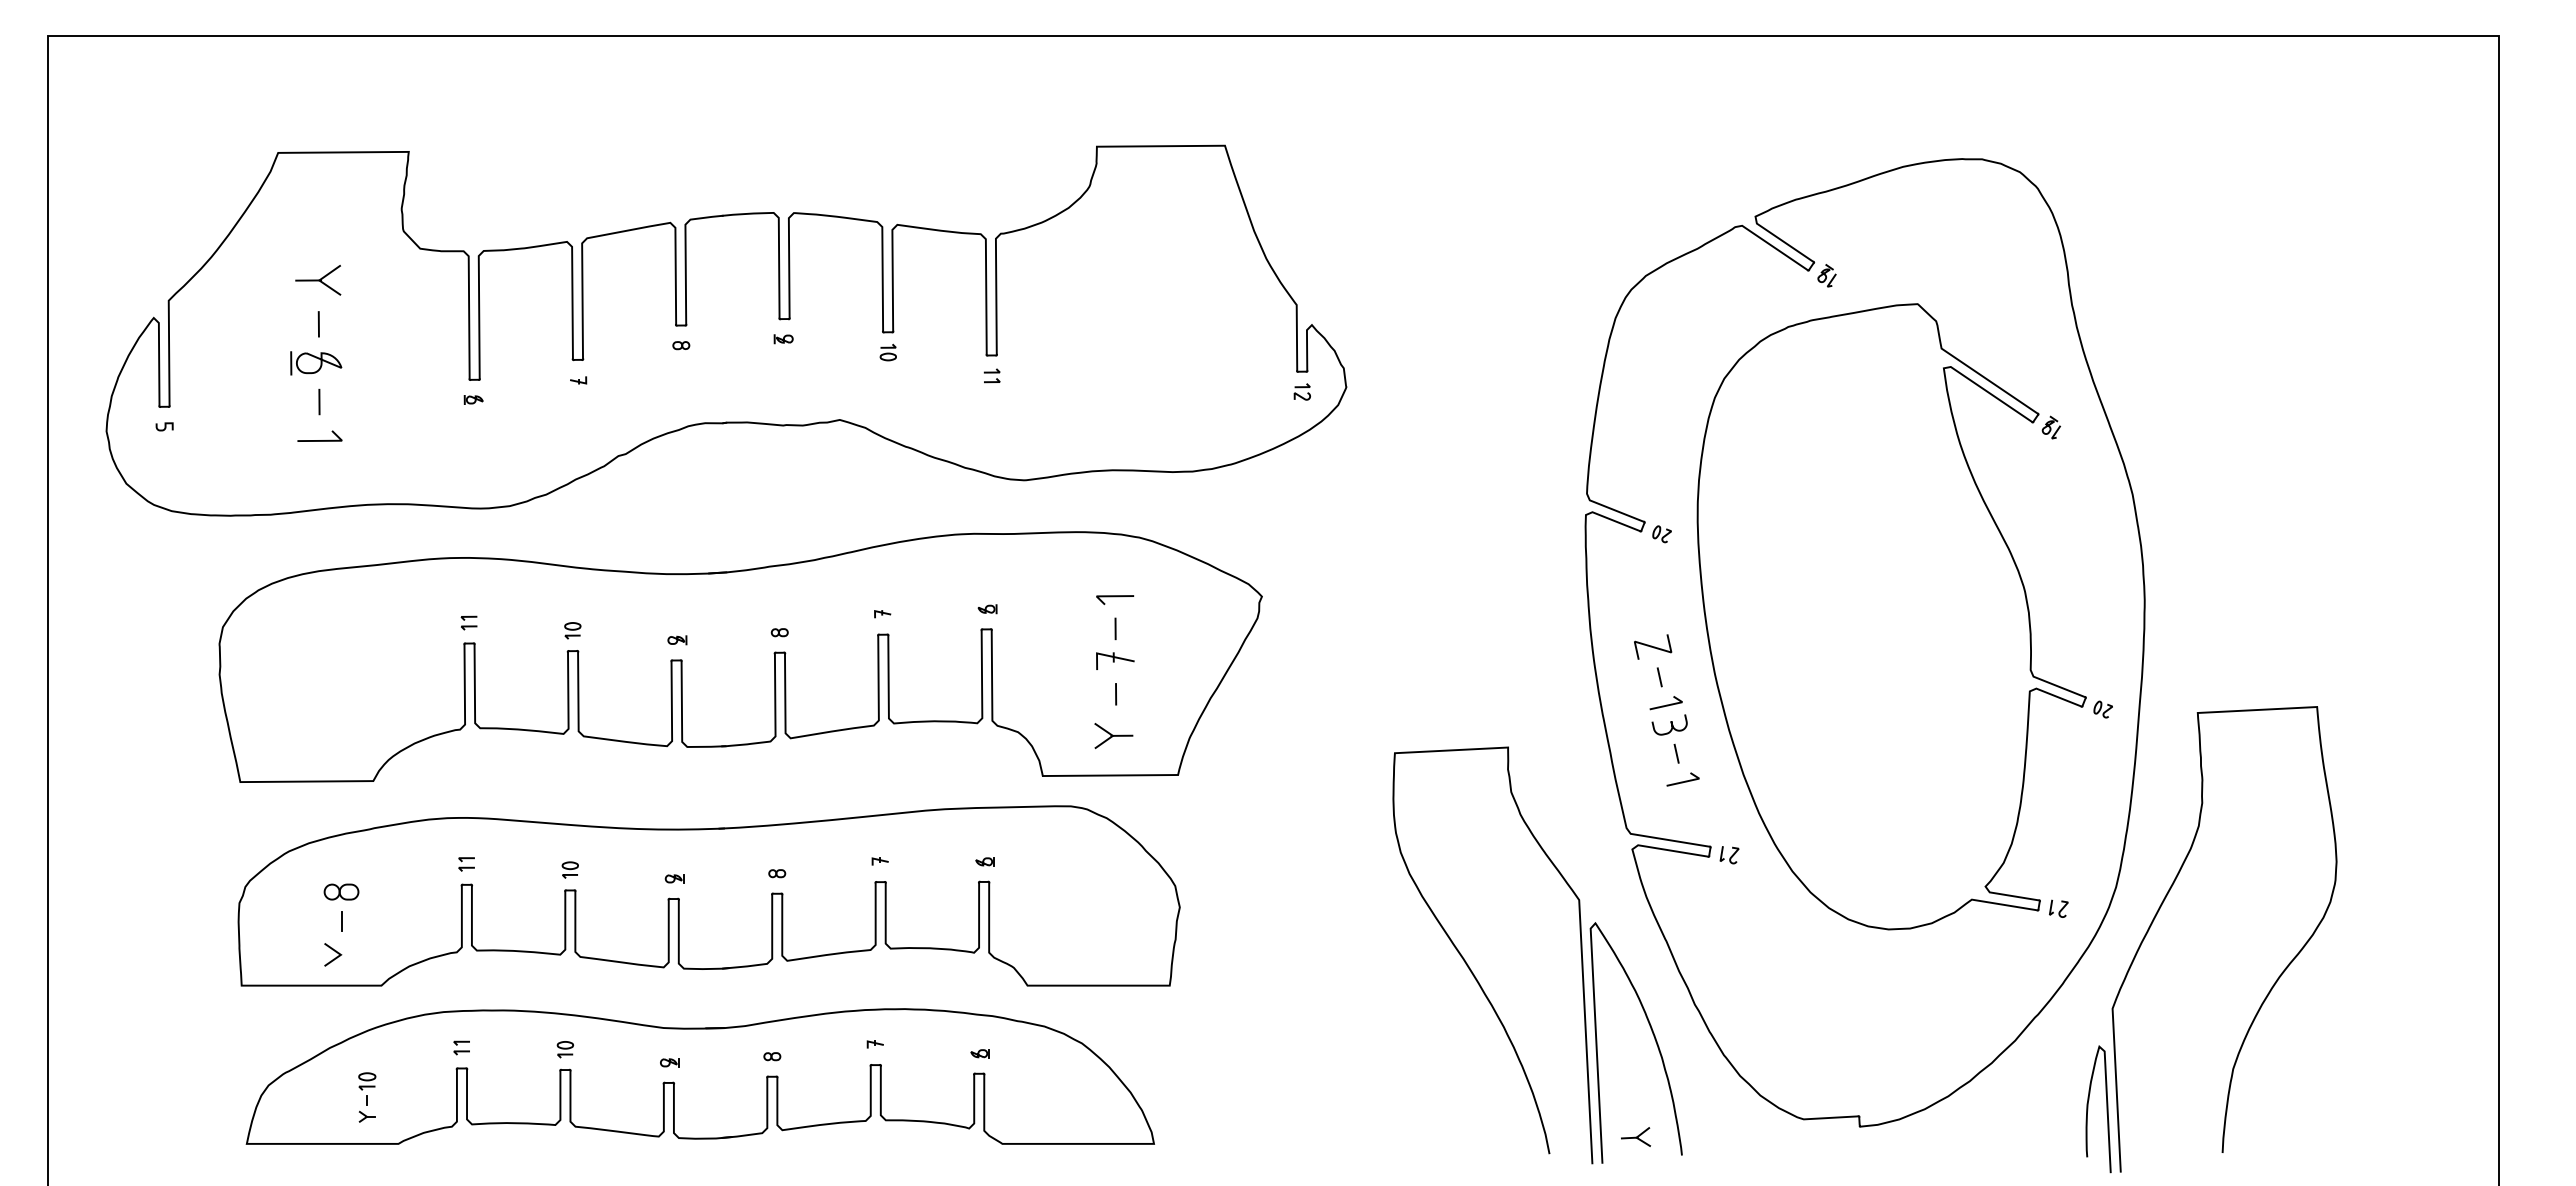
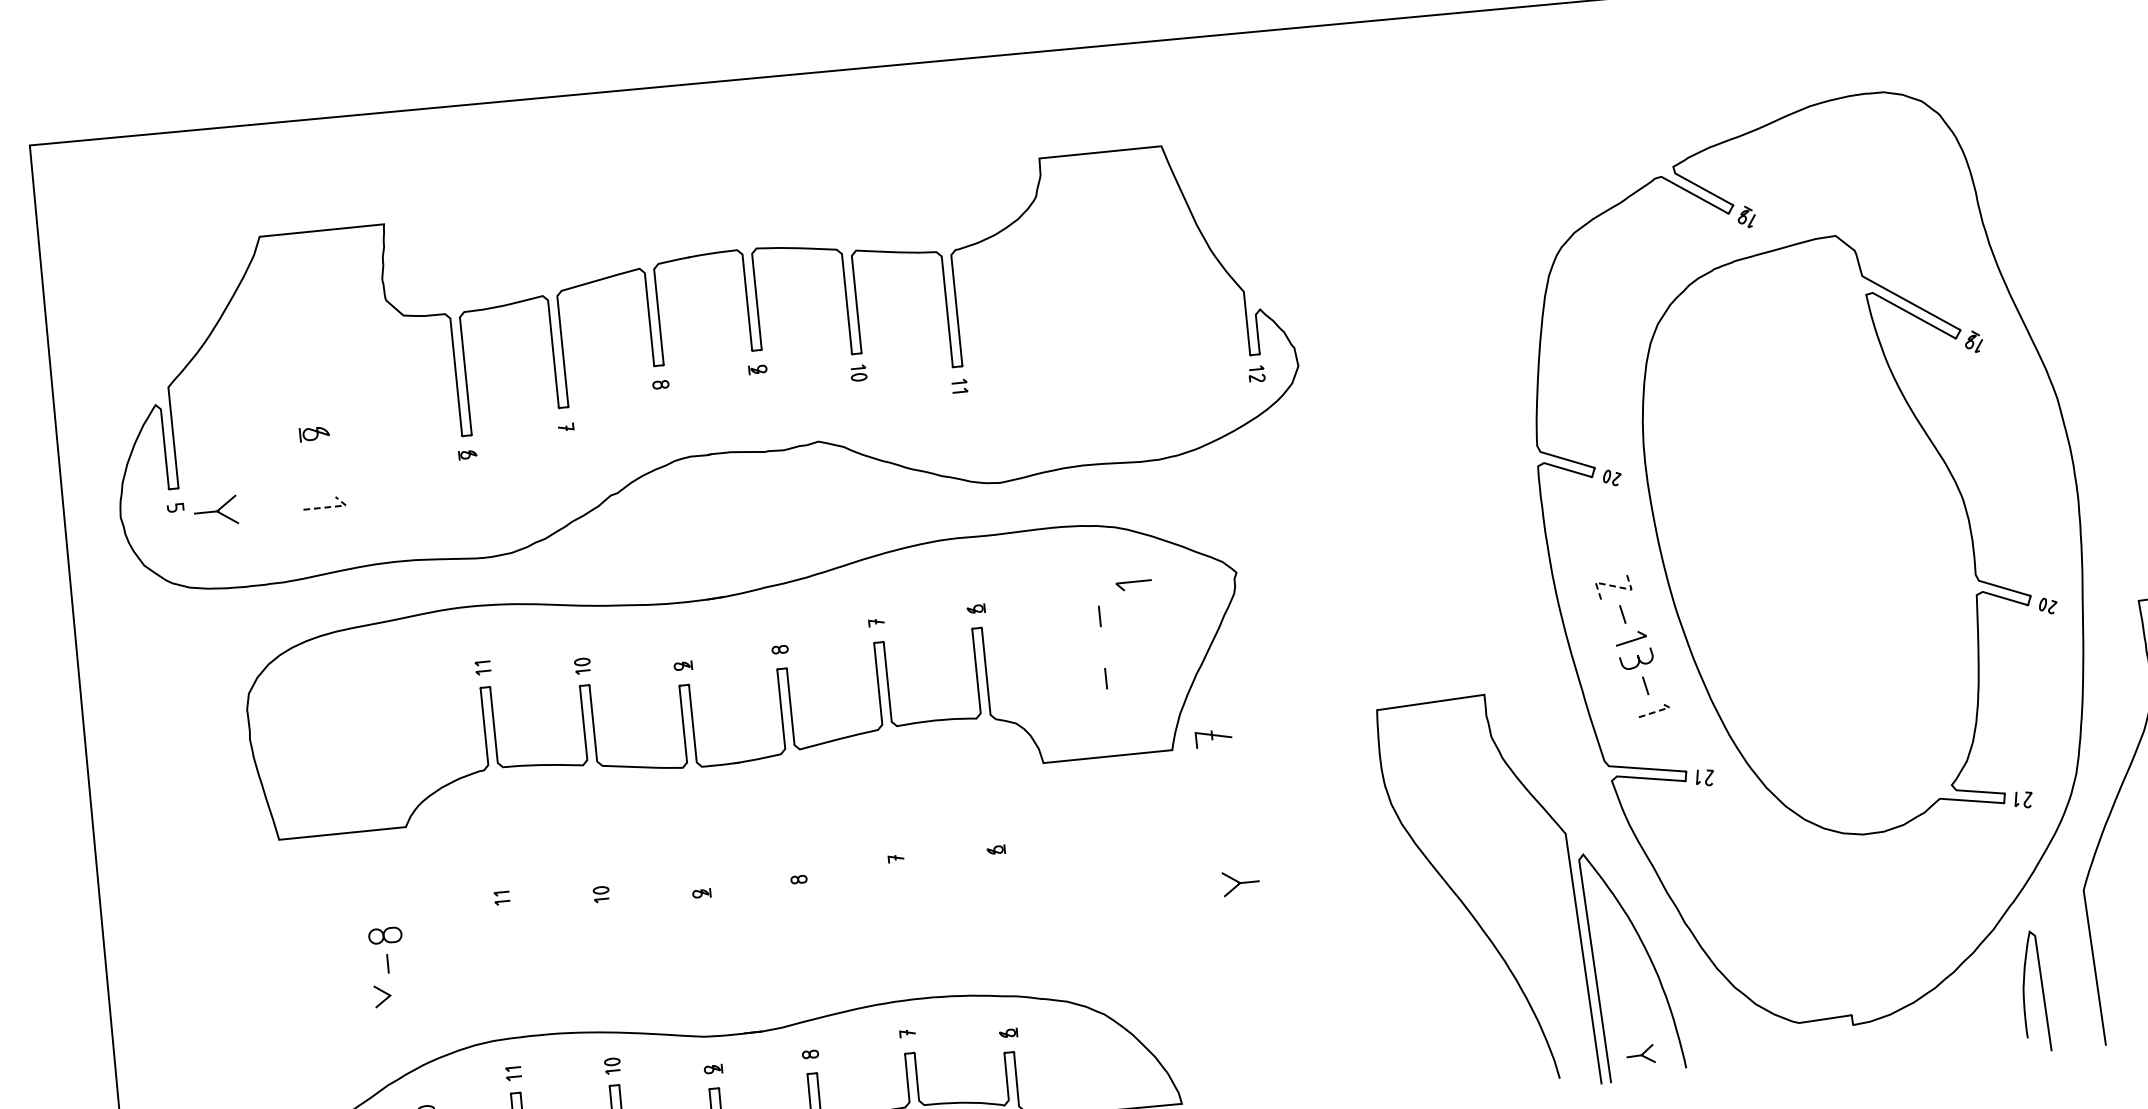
part: (318, 279) -> (216, 510), moved
line: (318, 324) -> (313, 396), removed
part: (316, 363) -> (314, 434), size x0.6
line: (319, 401) -> (320, 470), removed
line: (328, 440) -> (333, 506), solid -> dashed
line: (1115, 597) -> (1134, 583), moved
line: (1653, 647) -> (1614, 586), solid -> dashed
part: (1115, 660) -> (1213, 738), moved
part: (1113, 735) -> (1240, 882), moved
line: (1688, 780) -> (1659, 710), solid -> dashed
part: (708, 895) -> (735, 906), removed
curve: (2106, 1109) -> (2041, 991), moved

